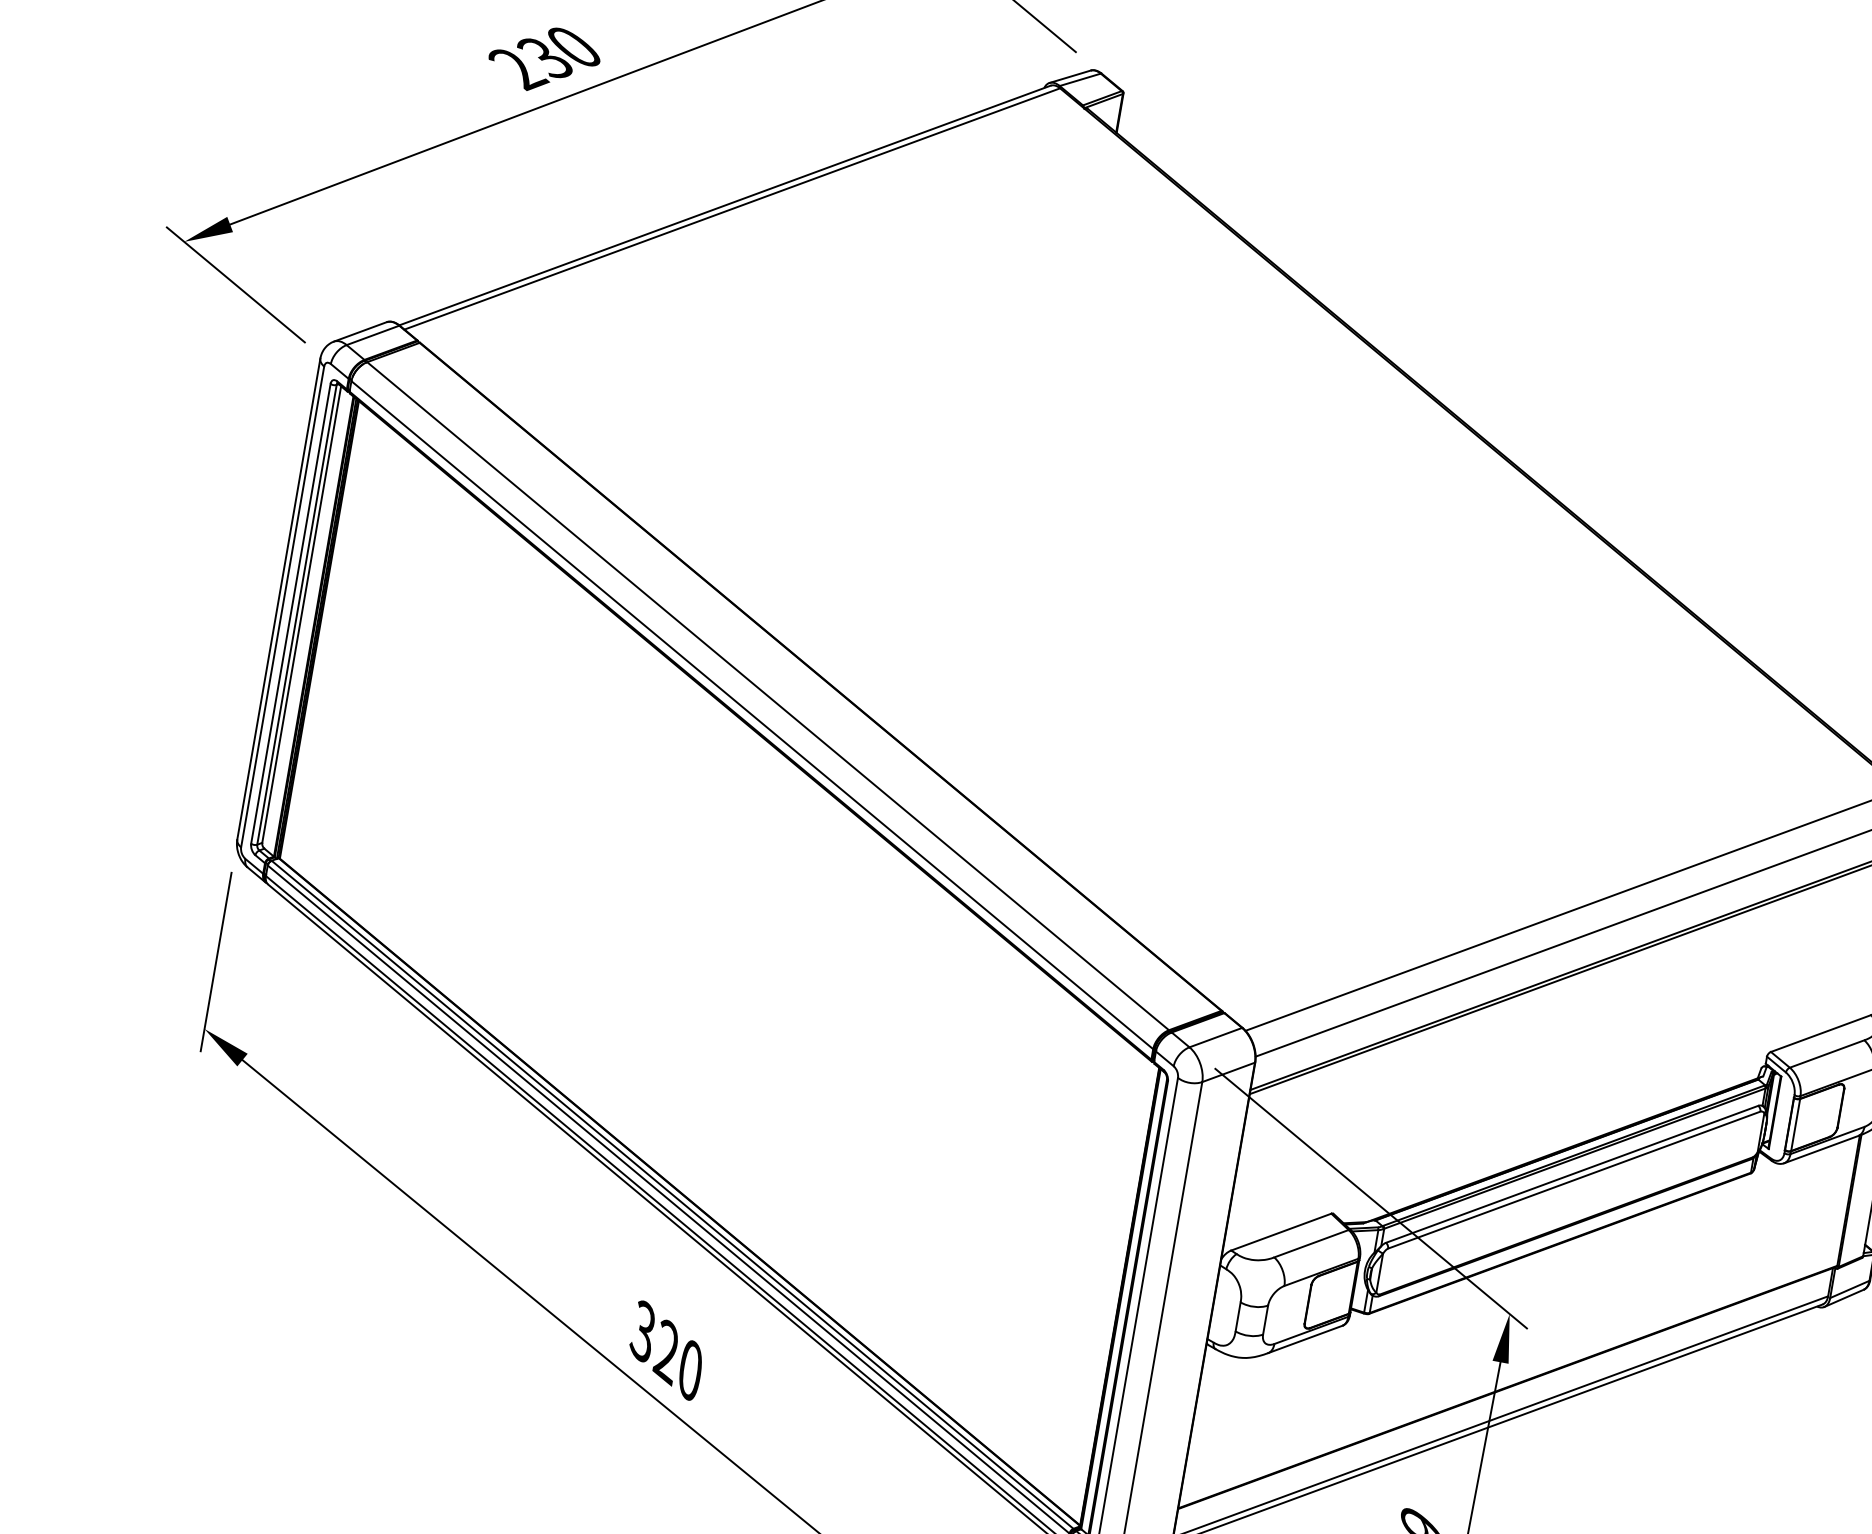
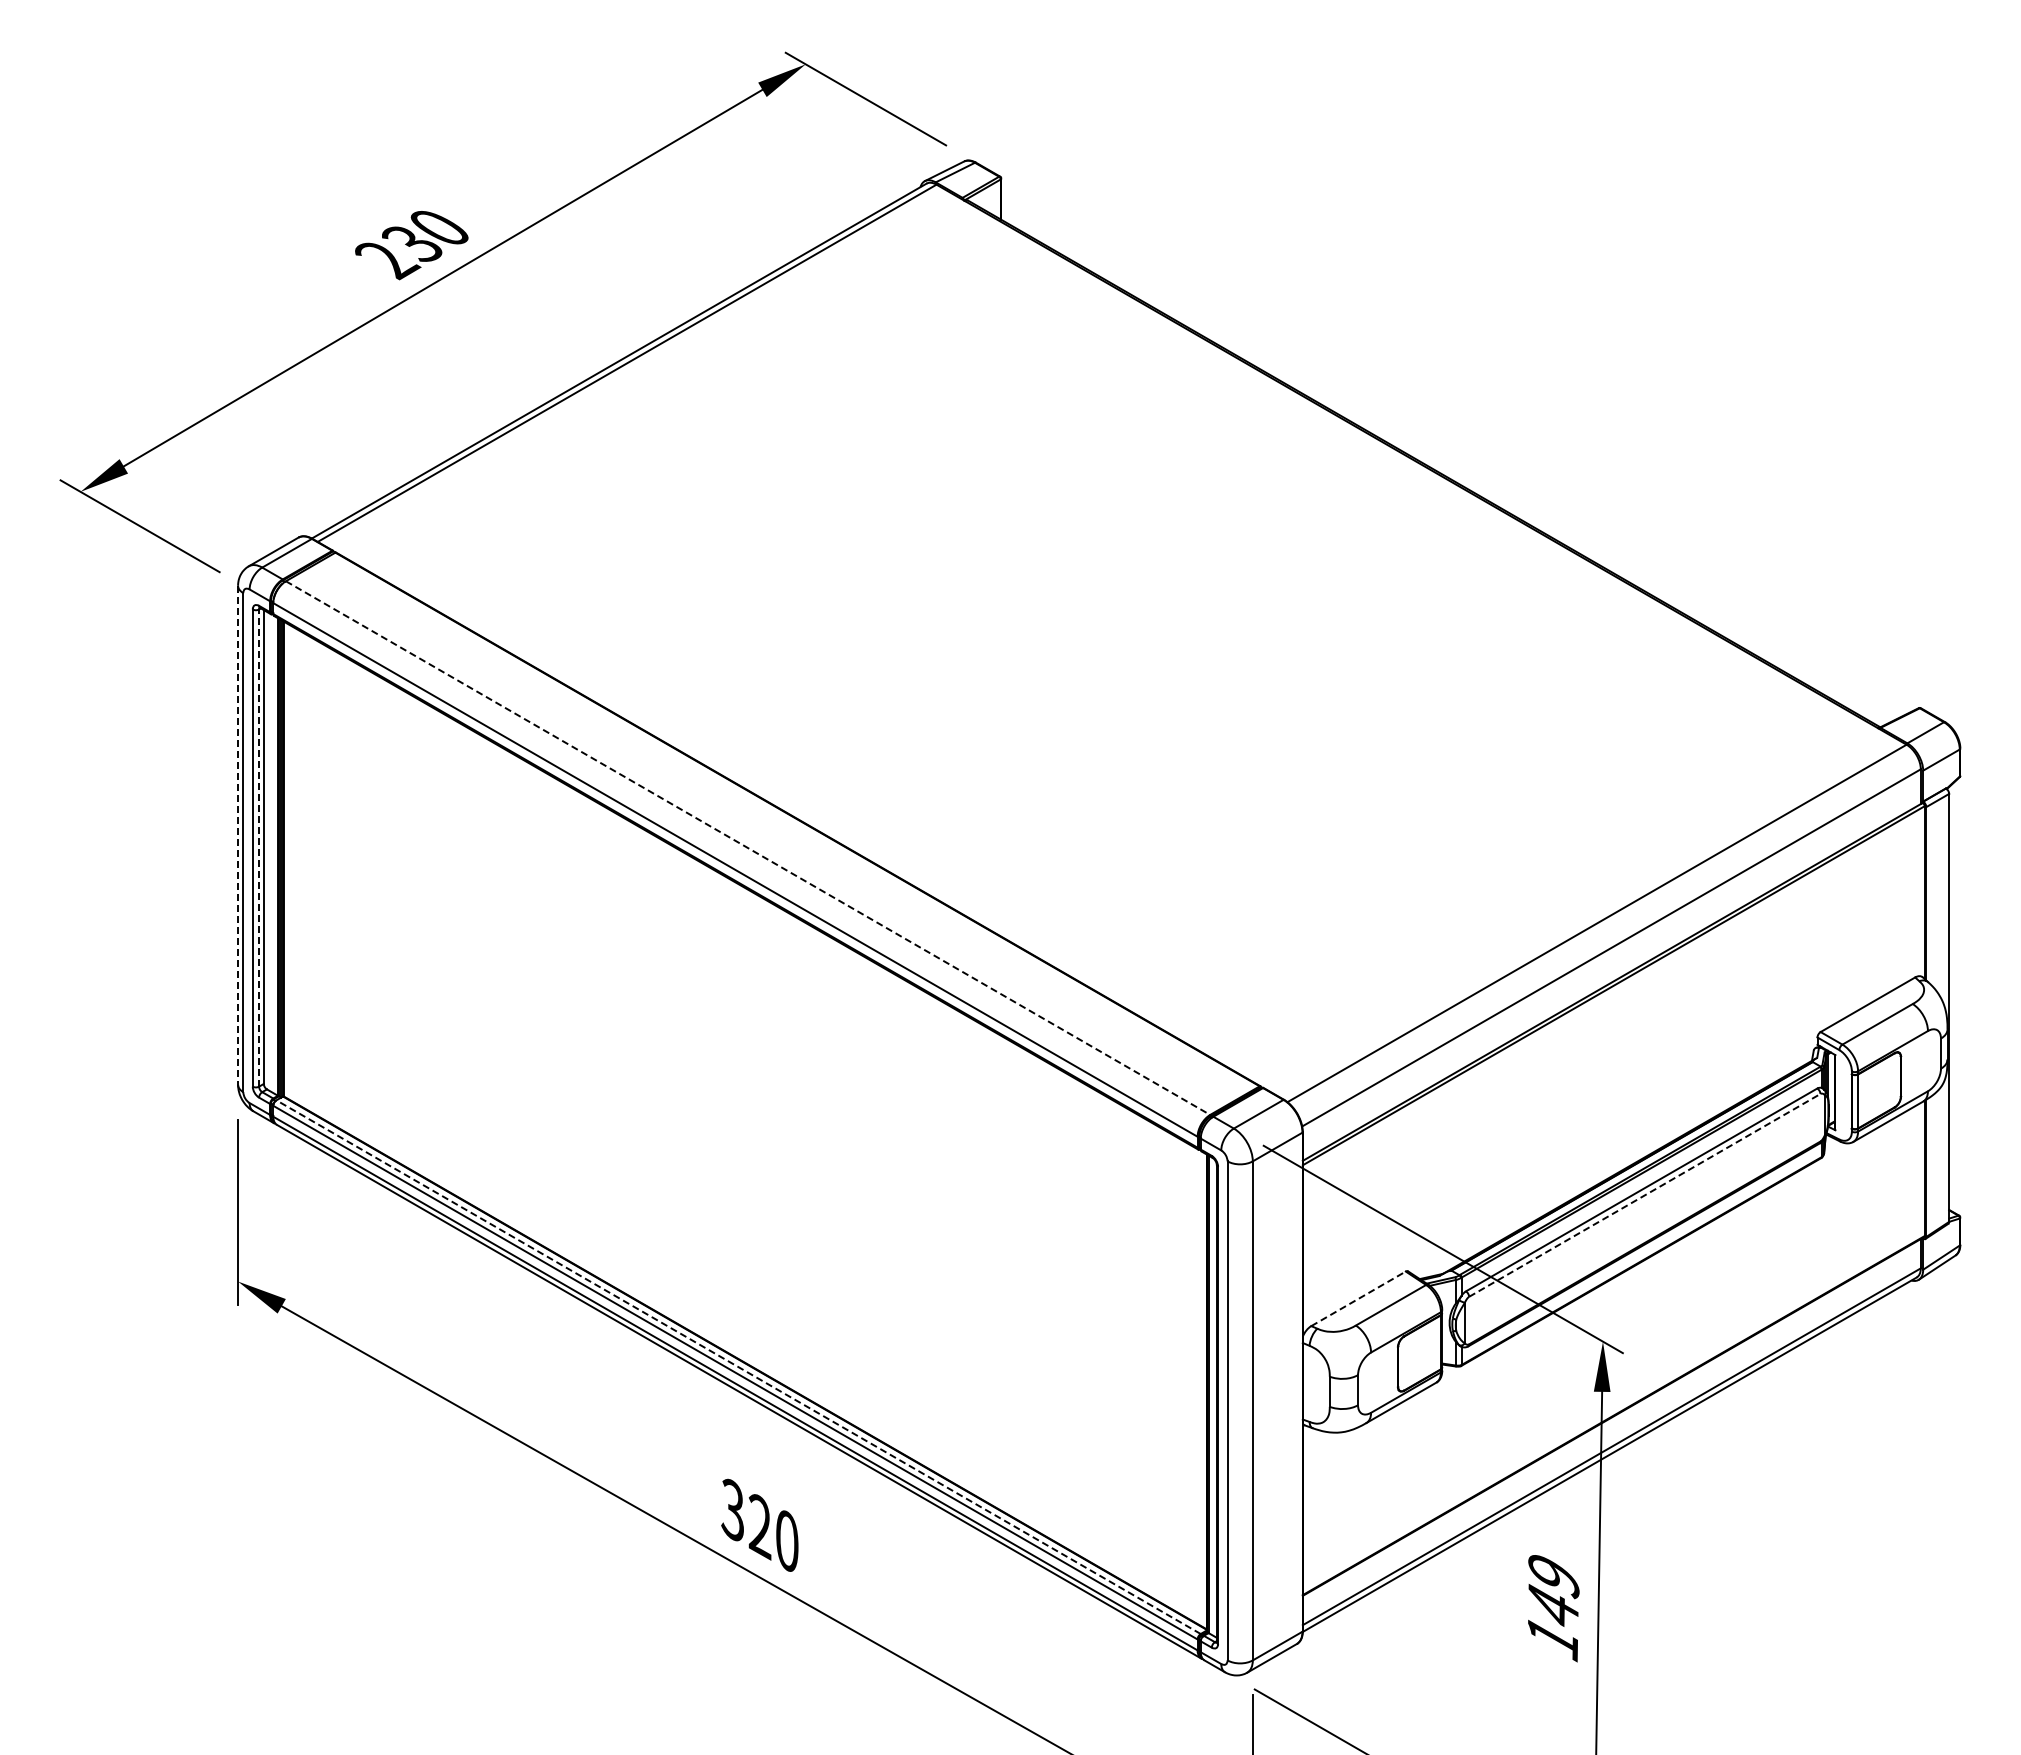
line: (279, 599) -> (238, 835), solid -> dashed
line: (297, 615) -> (259, 848), solid -> dashed
line: (768, 696) -> (748, 848), solid -> dashed
line: (1574, 1180) -> (1644, 1195), solid -> dashed
line: (672, 1195) -> (738, 1367), solid -> dashed
line: (1281, 1231) -> (1358, 1298), solid -> dashed

